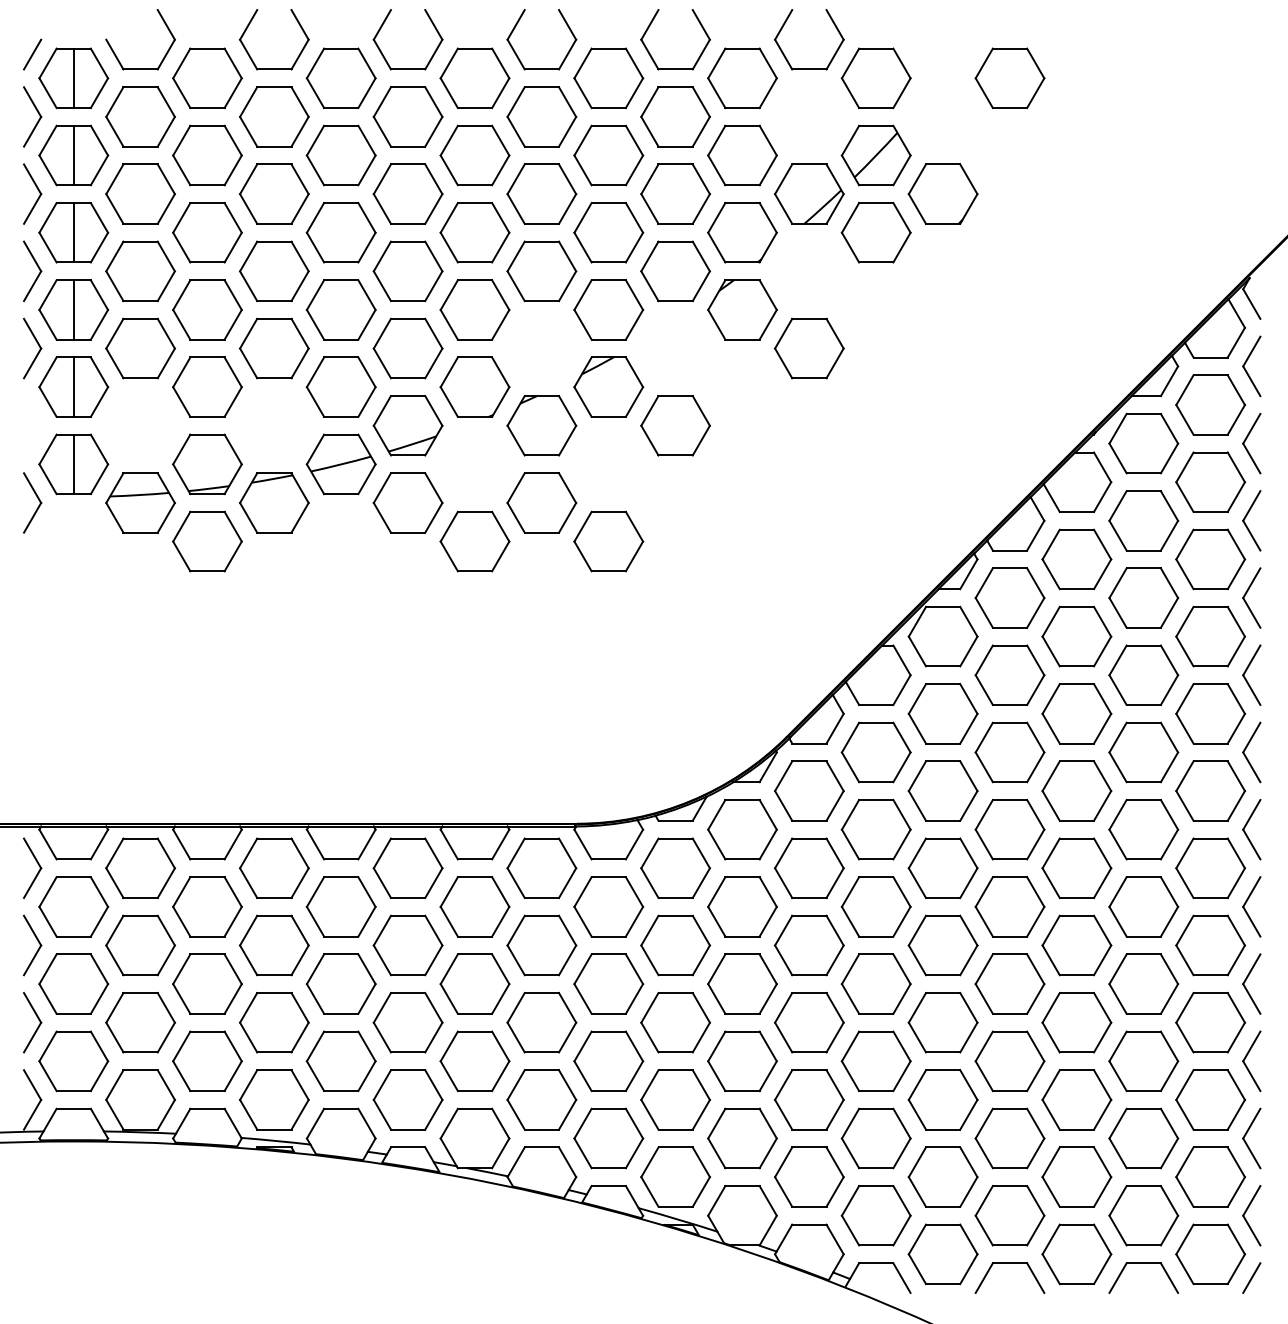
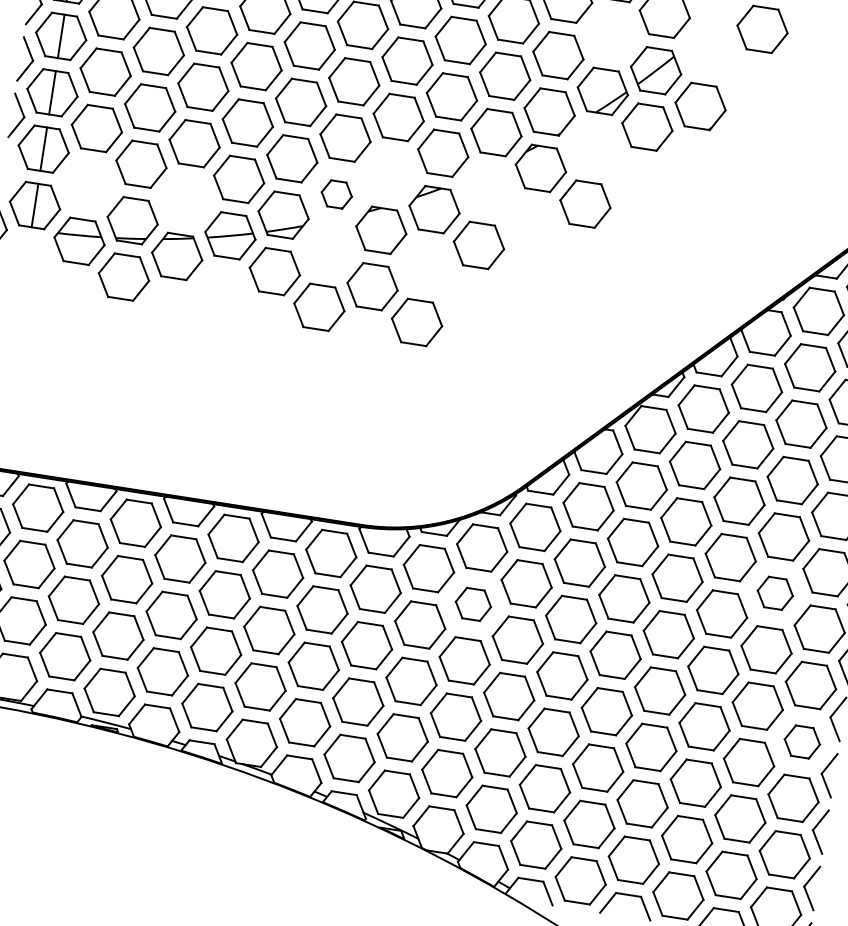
part: (474, 386) -> (336, 194), size x0.6
part: (1143, 829) -> (775, 593), size x0.7
part: (742, 906) -> (473, 604), size x0.7
part: (1210, 1022) -> (802, 741), size x0.7

